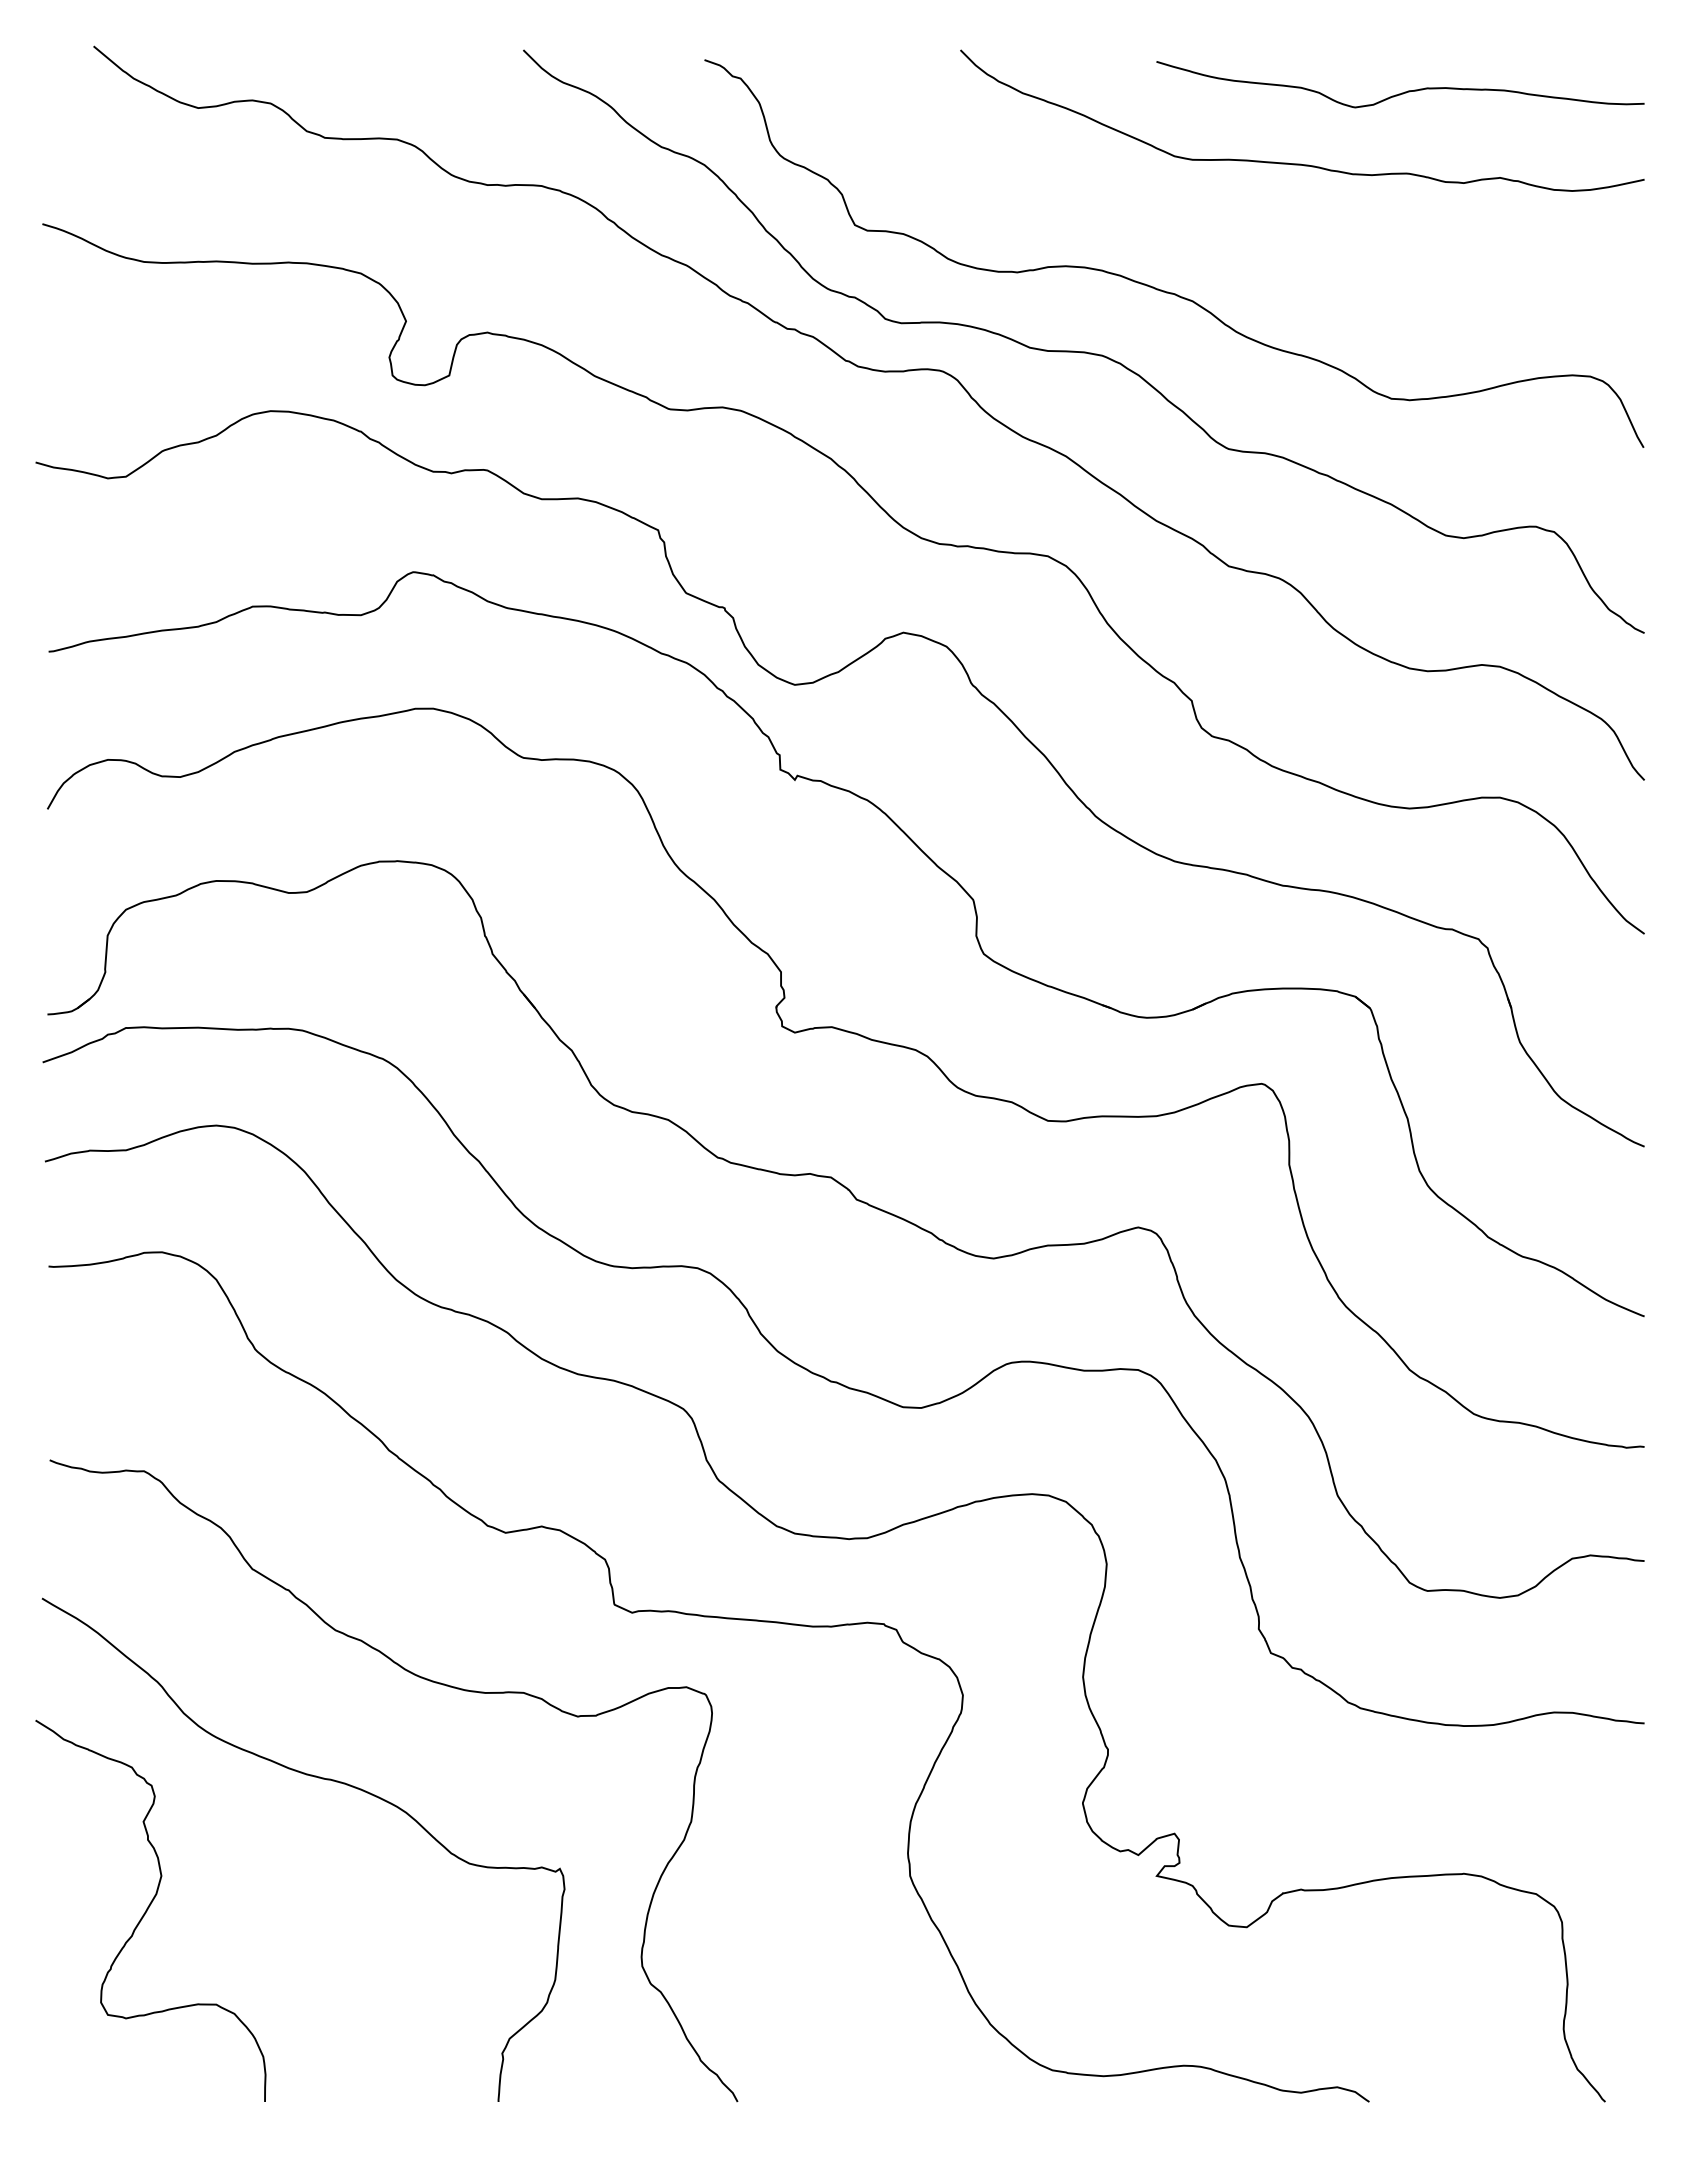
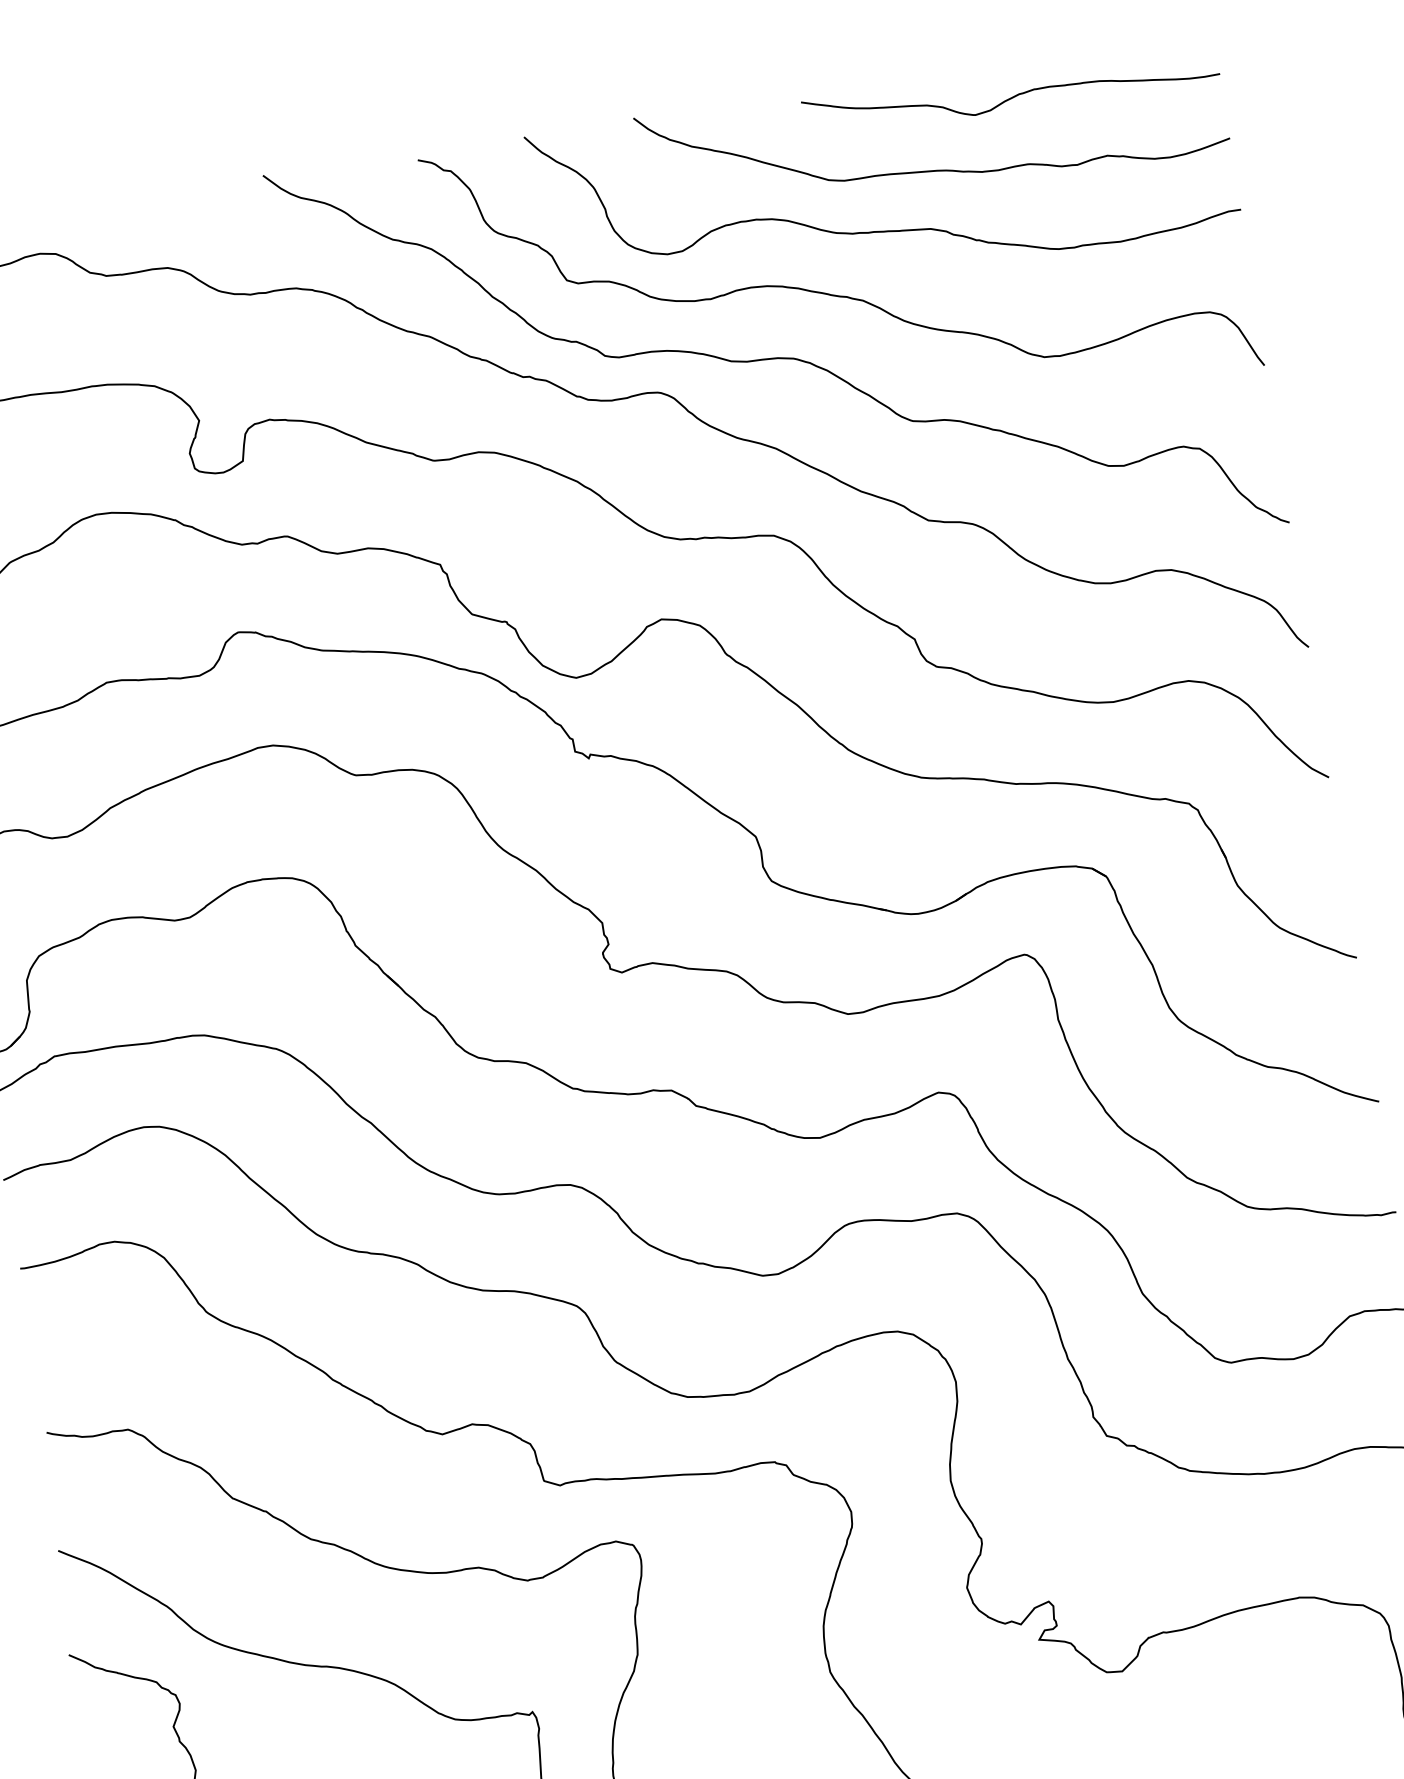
curve: (1233, 224) -> (887, 230), added

